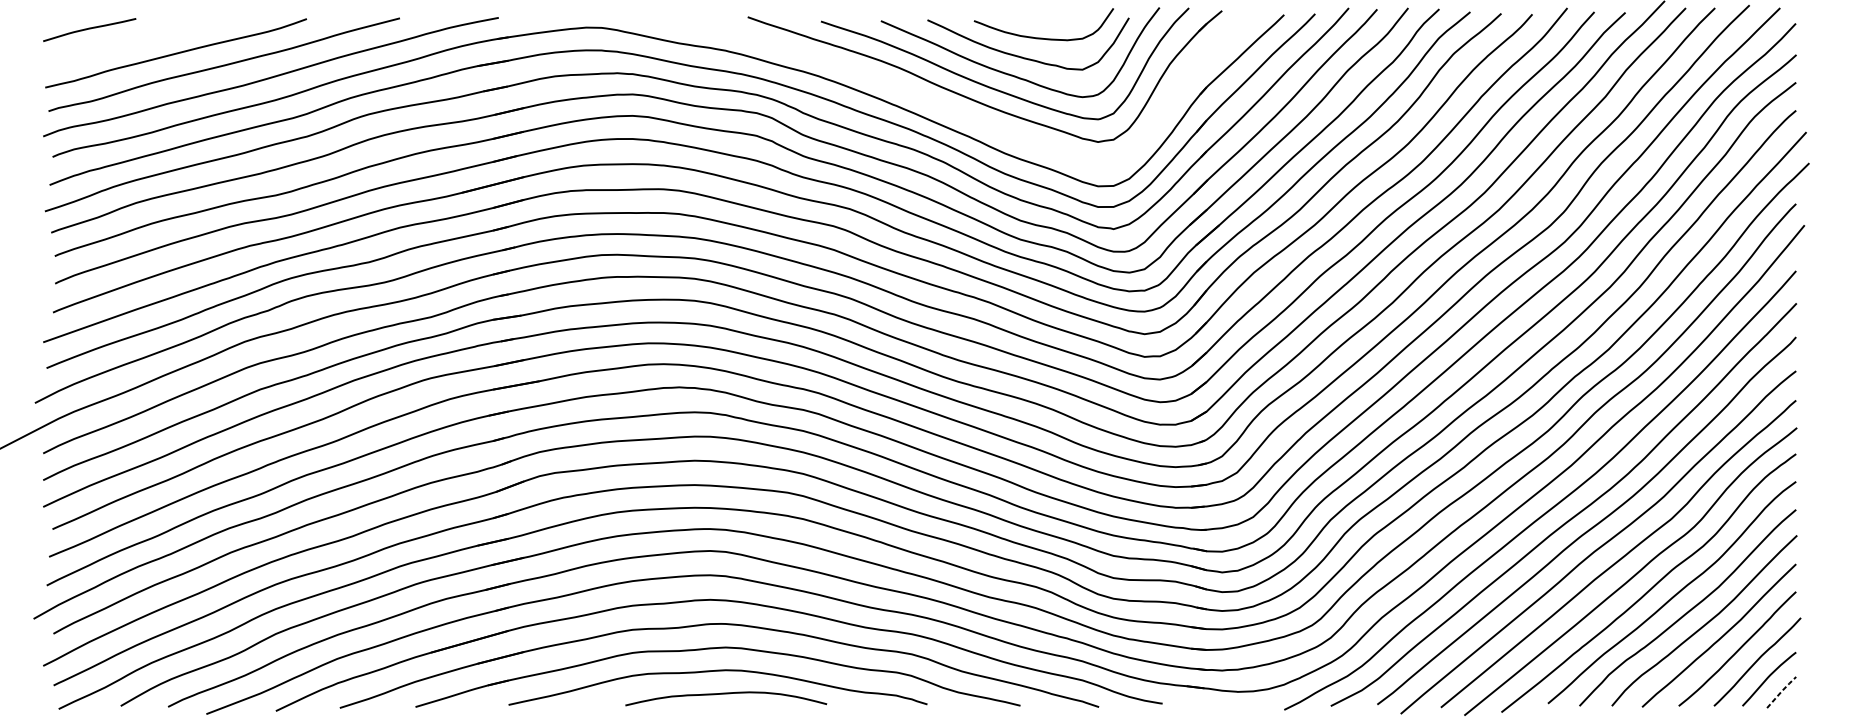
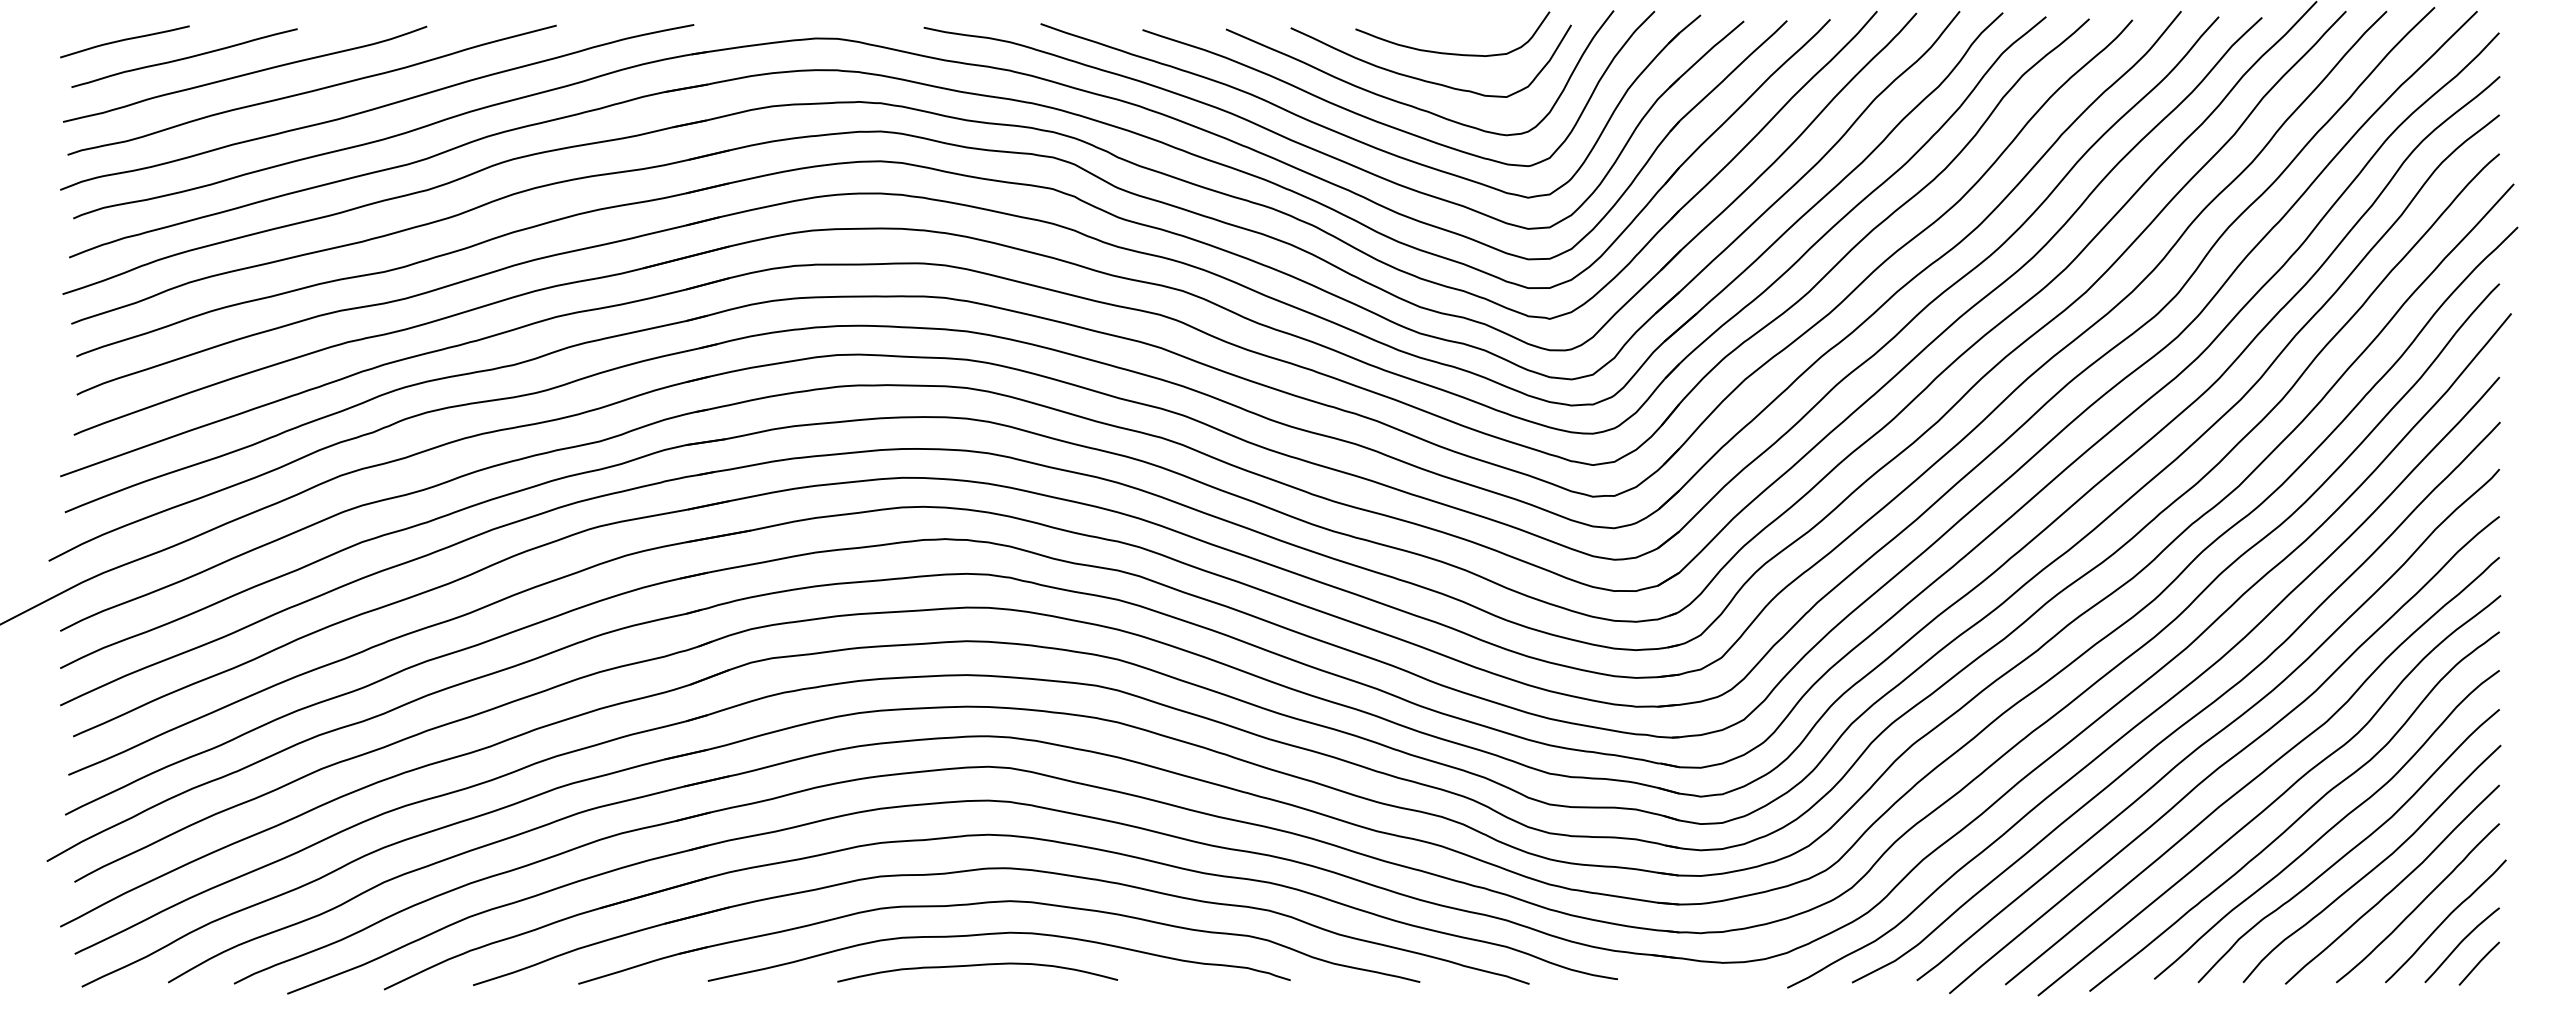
curve: (132, 41) -> (184, 57), added
part: (951, 109) -> (1324, 152), added
line: (1781, 690) -> (2479, 961), dashed -> solid
curve: (724, 694) -> (975, 966), moved

